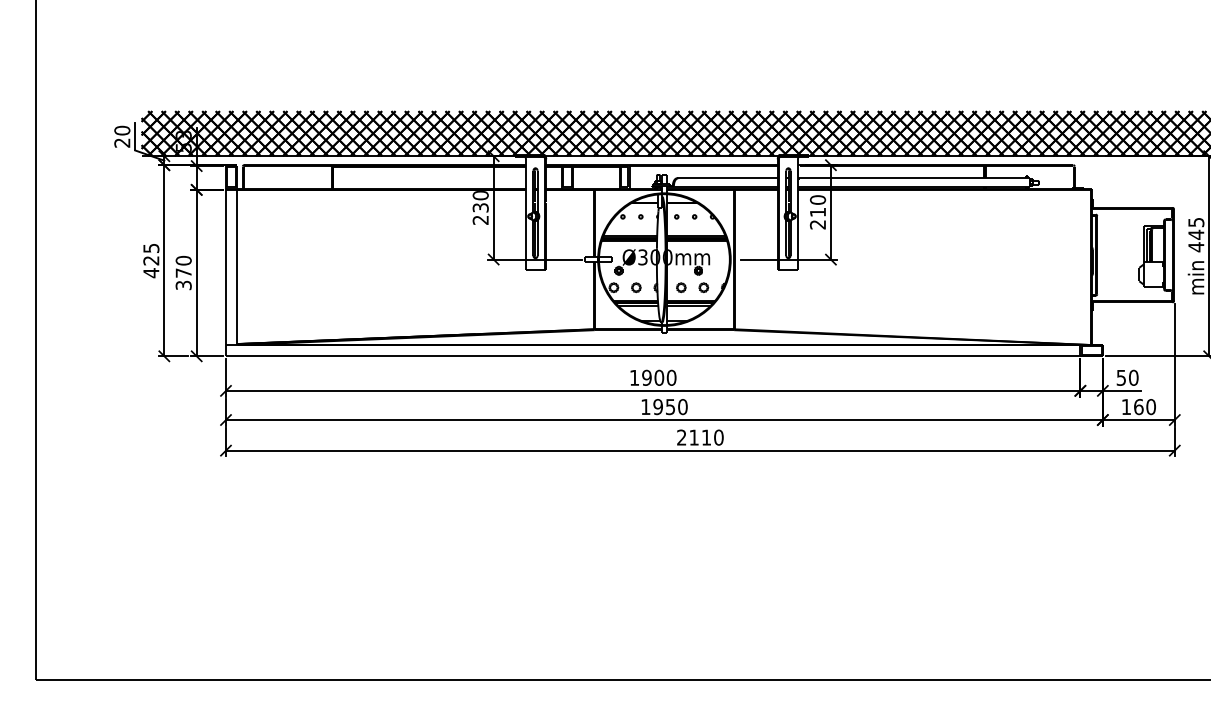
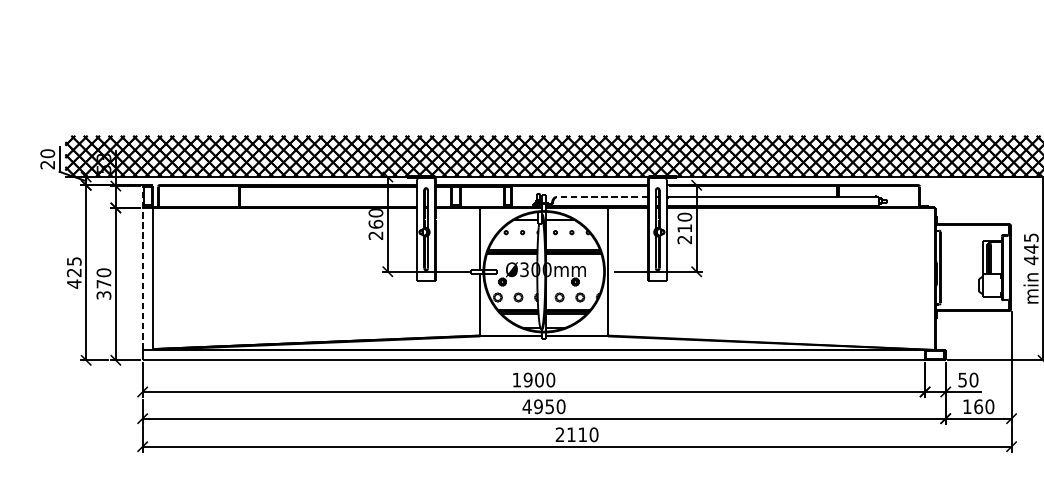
line: (728, 178) -> (602, 197), solid -> dashed
text: (480, 207) -> (375, 224), 230 -> 260
line: (225, 254) -> (142, 267), solid -> dashed
text: (645, 406) -> (526, 406), 1950 -> 4950

